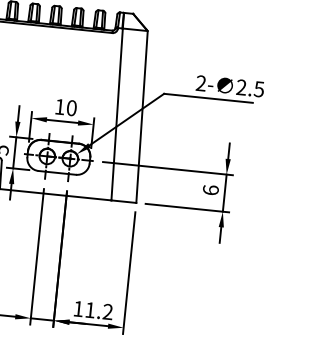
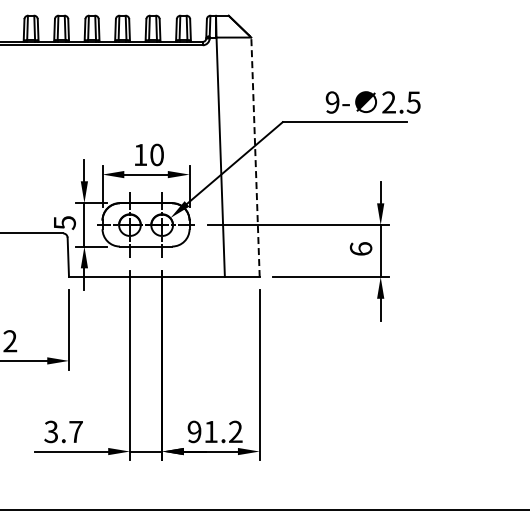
text: (201, 83) -> (332, 102), 2- -> 9-
line: (142, 117) -> (255, 157), solid -> dashed
text: (78, 308) -> (194, 431), 11.2 -> 91.2

